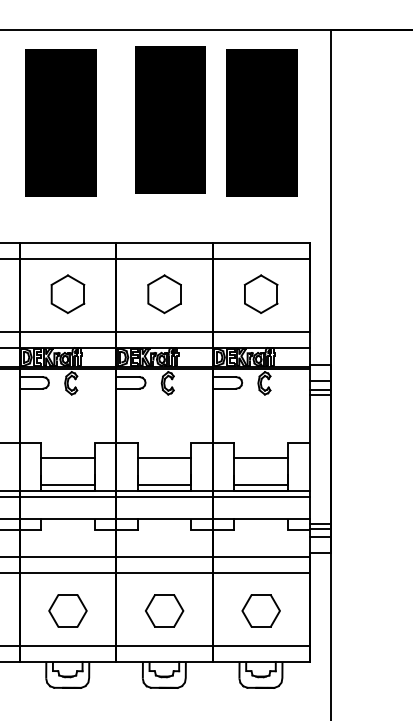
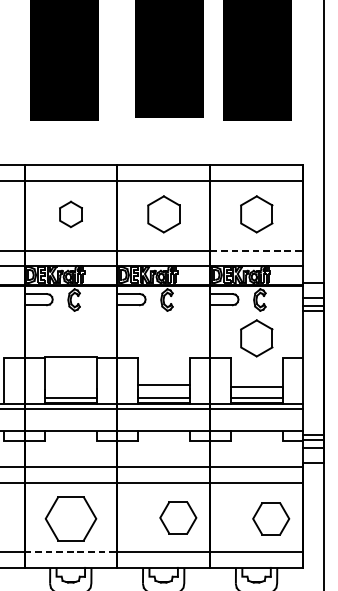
part: (67, 294) -> (70, 214), size x0.7
line: (261, 331) -> (257, 250), solid -> dashed
part: (260, 422) -> (256, 337), added
line: (67, 457) -> (70, 356), moved
line: (164, 457) -> (163, 384), moved
line: (261, 457) -> (257, 386), moved
part: (67, 610) -> (70, 518), size x1.4
part: (164, 610) -> (178, 517), moved
part: (260, 610) -> (270, 518), moved
line: (68, 645) -> (71, 552), solid -> dashed

